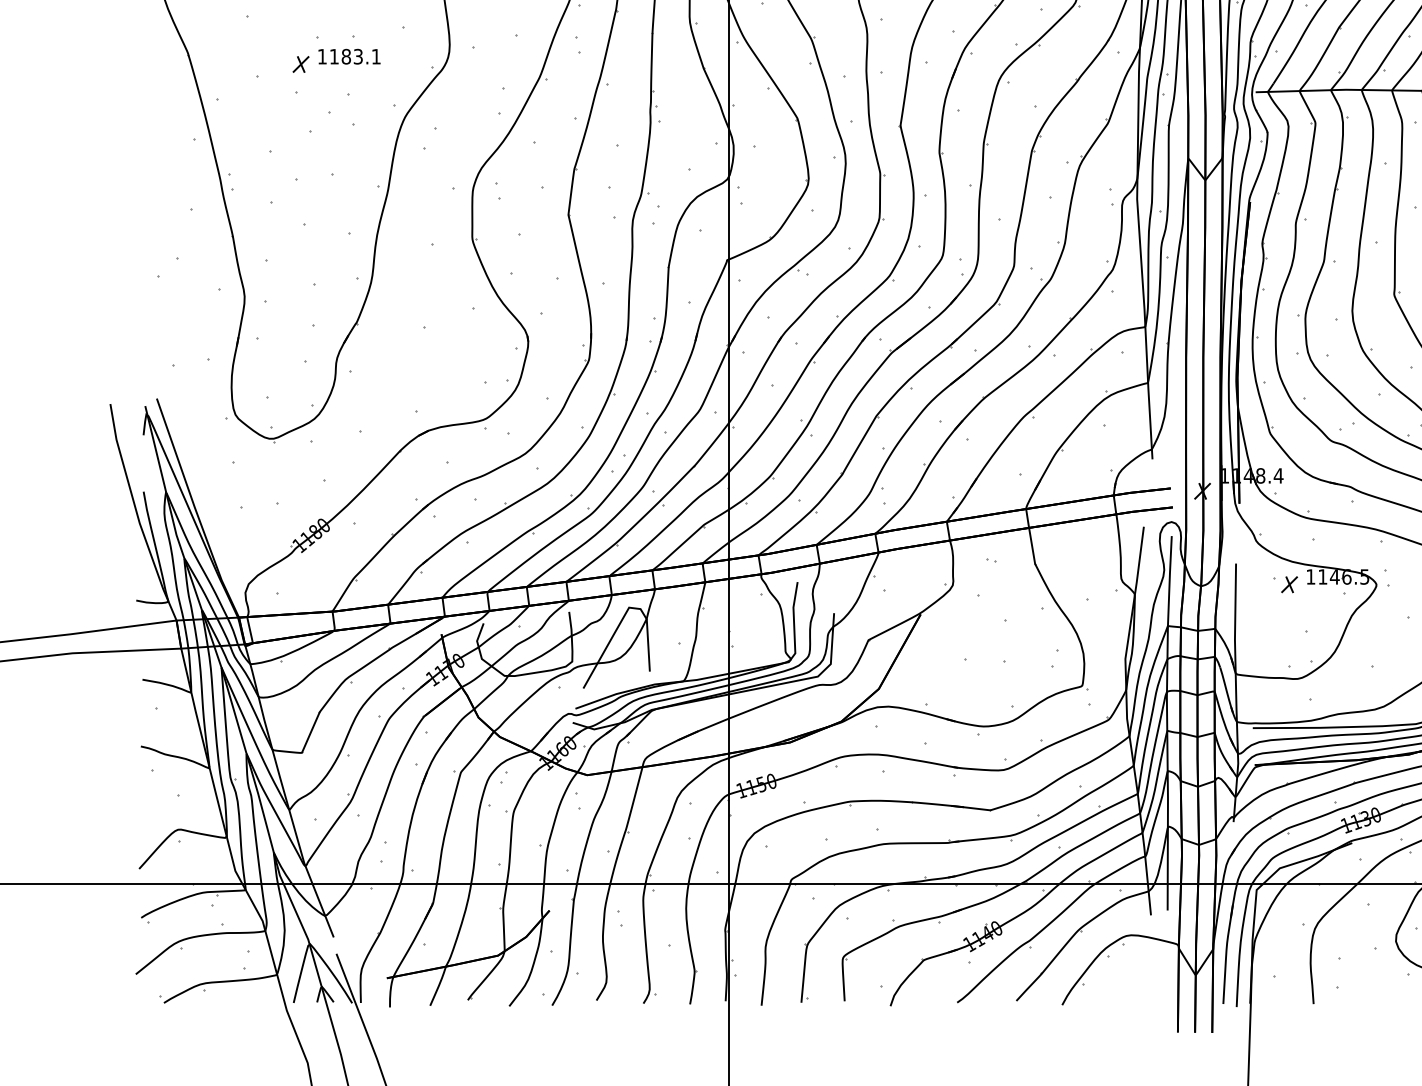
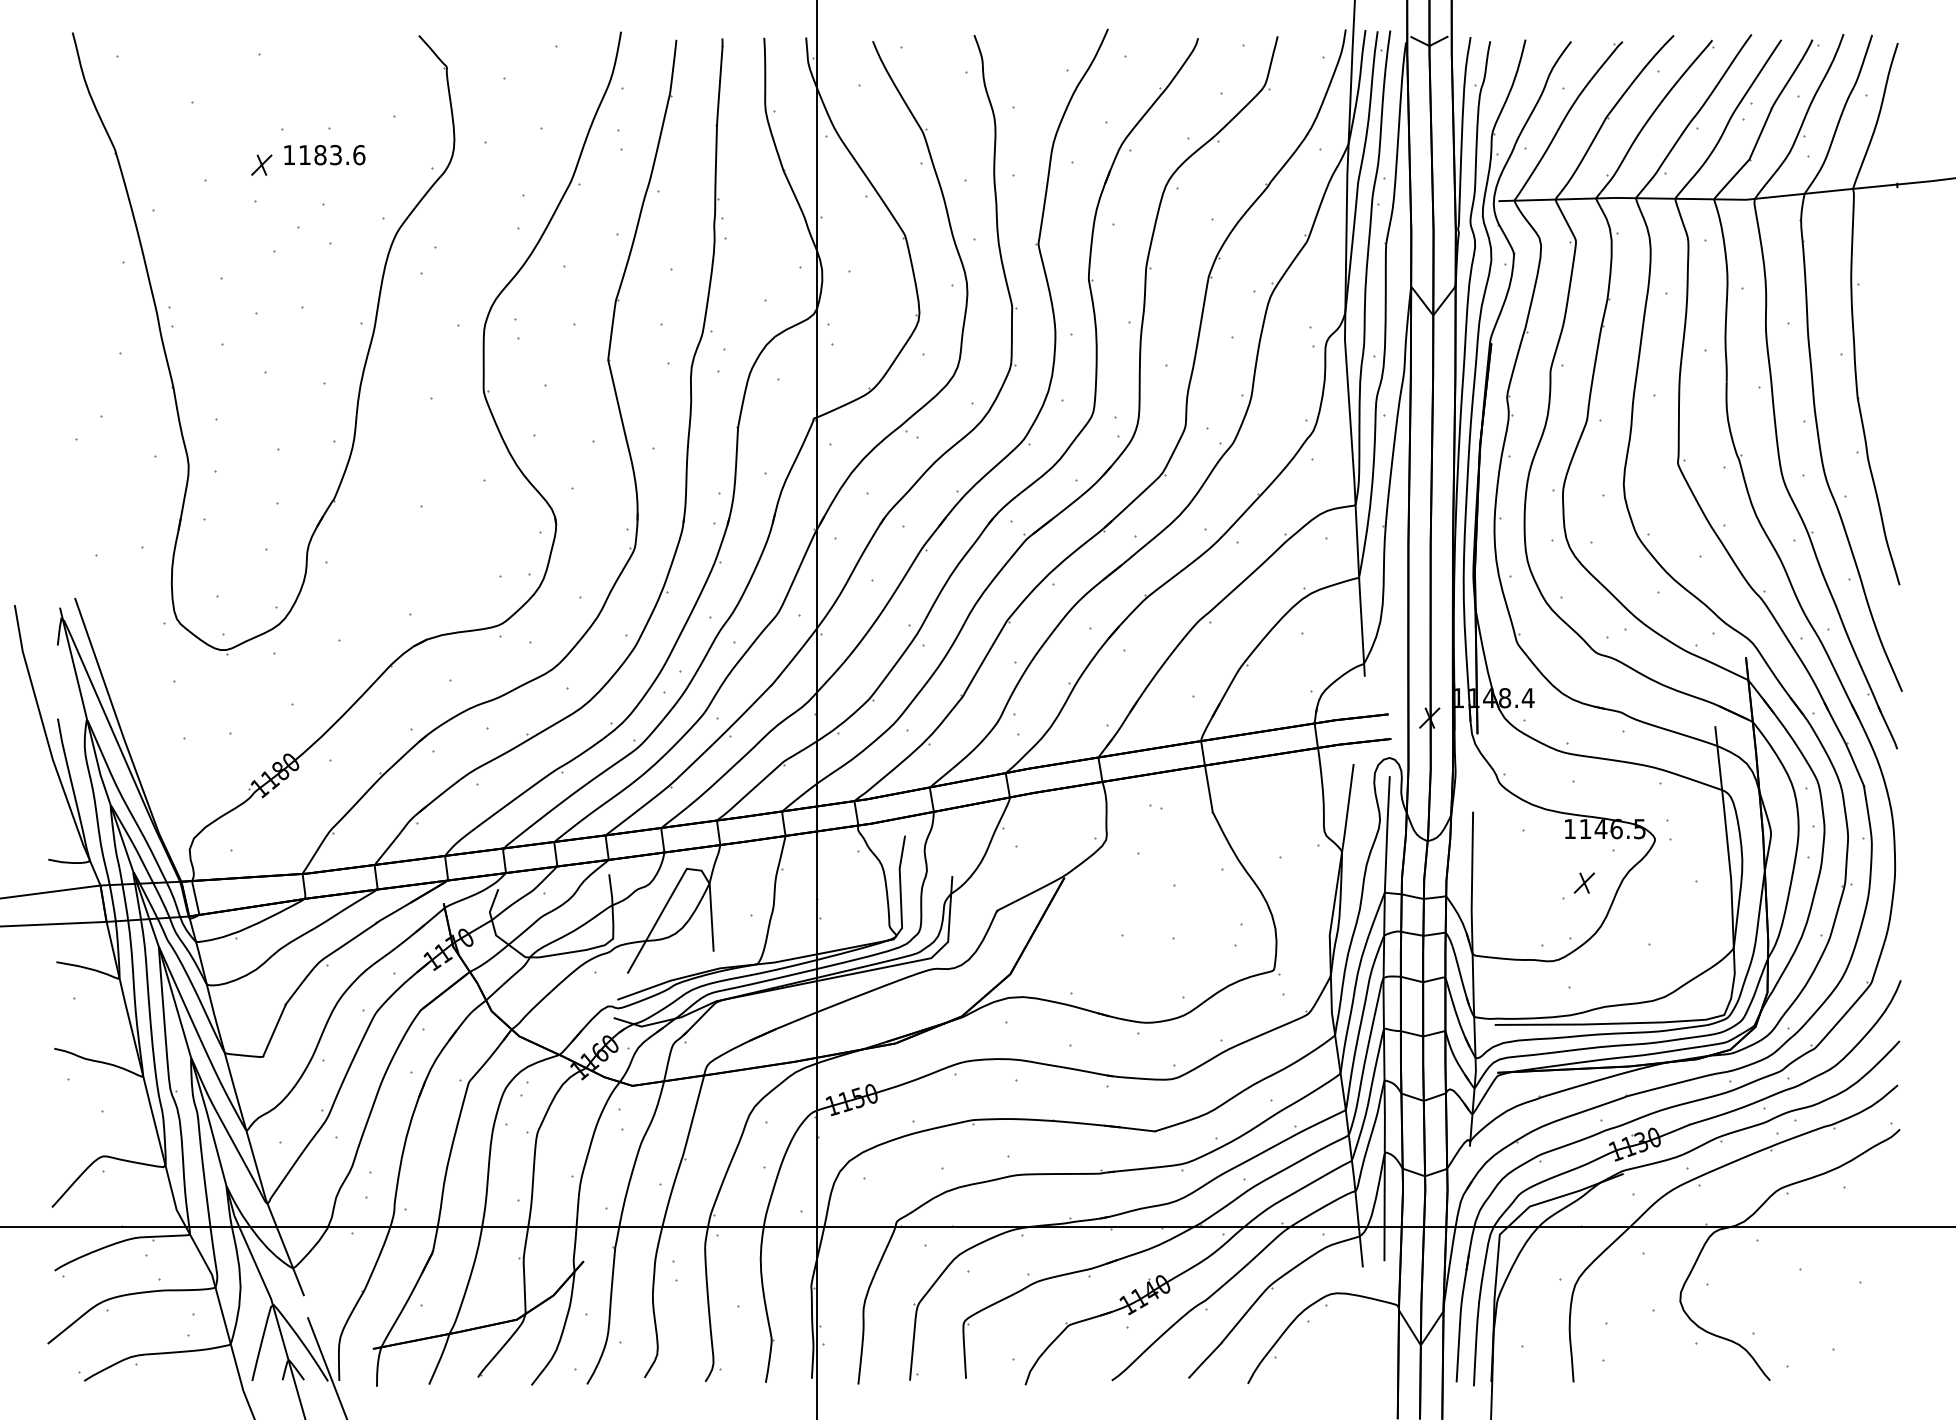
text: (376, 57) -> (359, 155), 1183.1 -> 1183.6
part: (1289, 584) -> (1584, 882), moved

